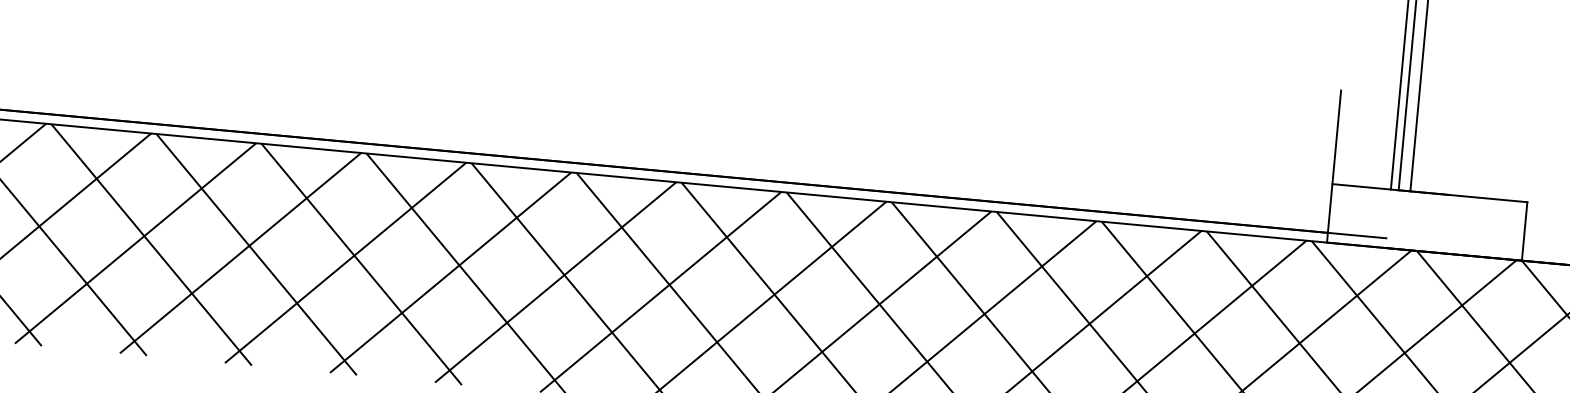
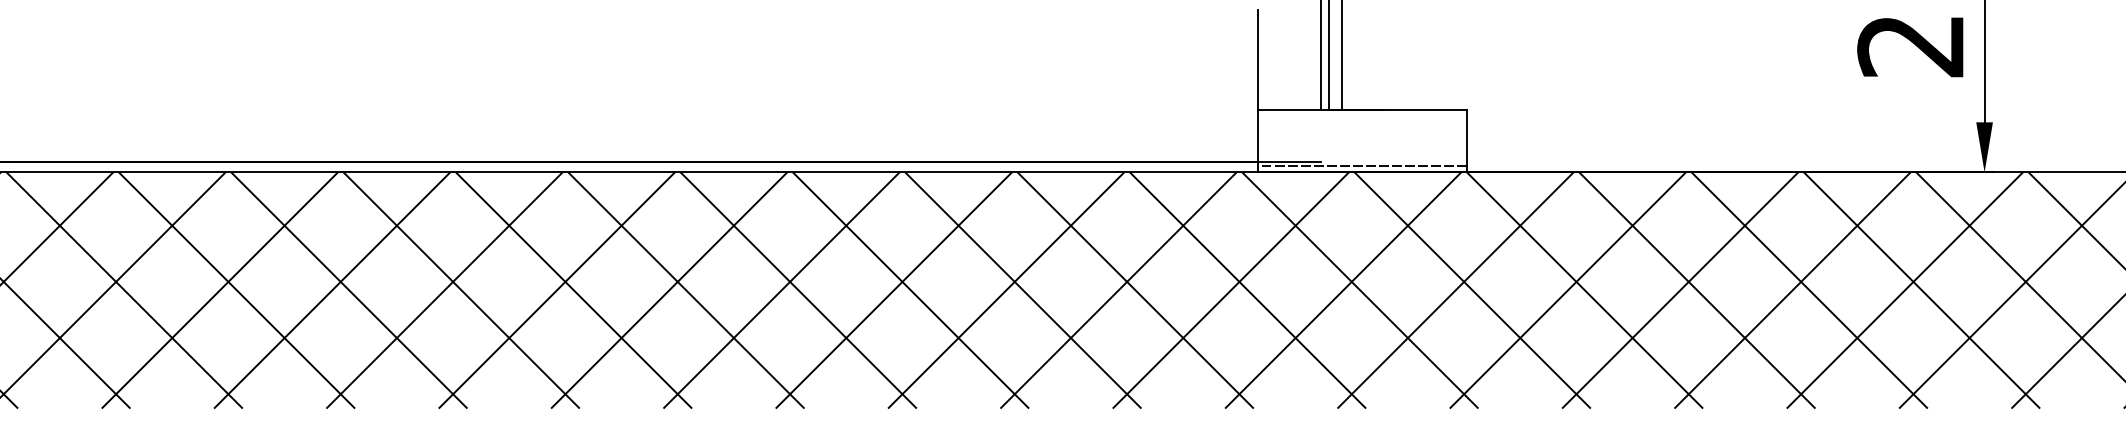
line: (1424, 246) -> (1362, 166), added

